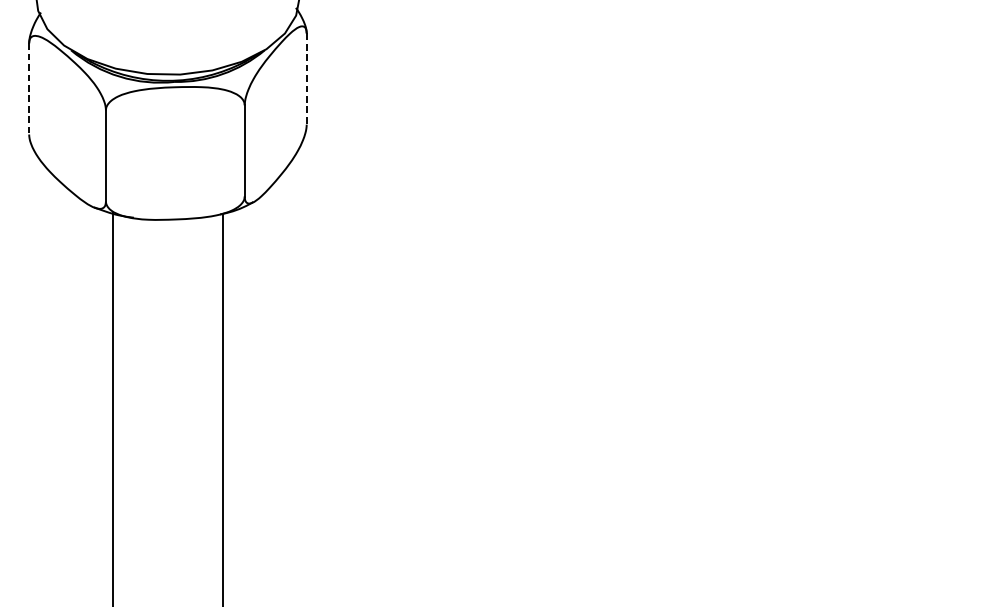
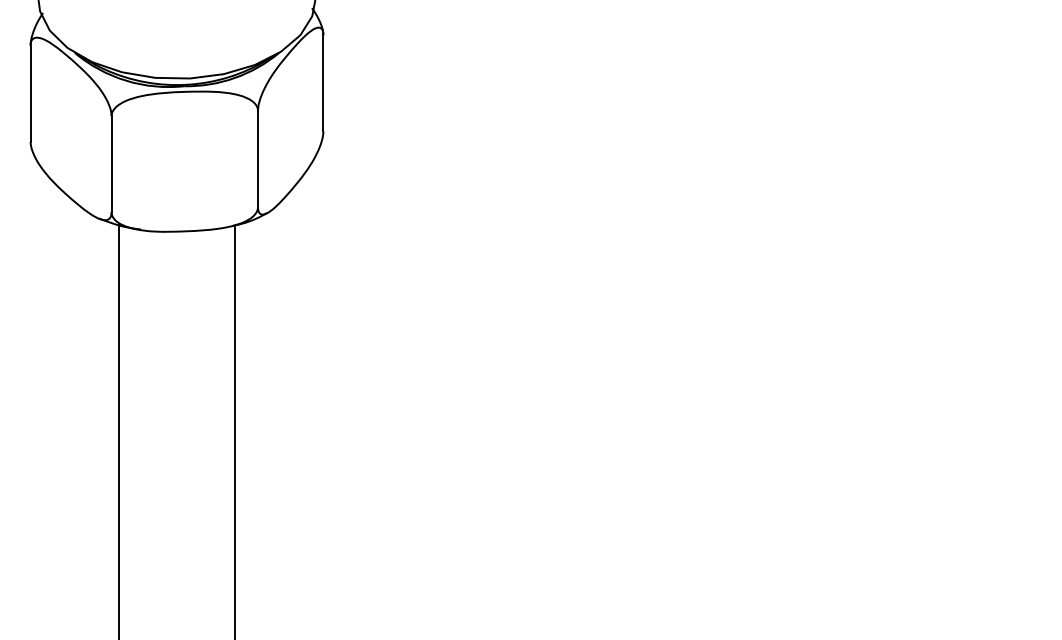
line: (306, 79) -> (323, 83), dashed -> solid
line: (29, 89) -> (30, 94), dashed -> solid

